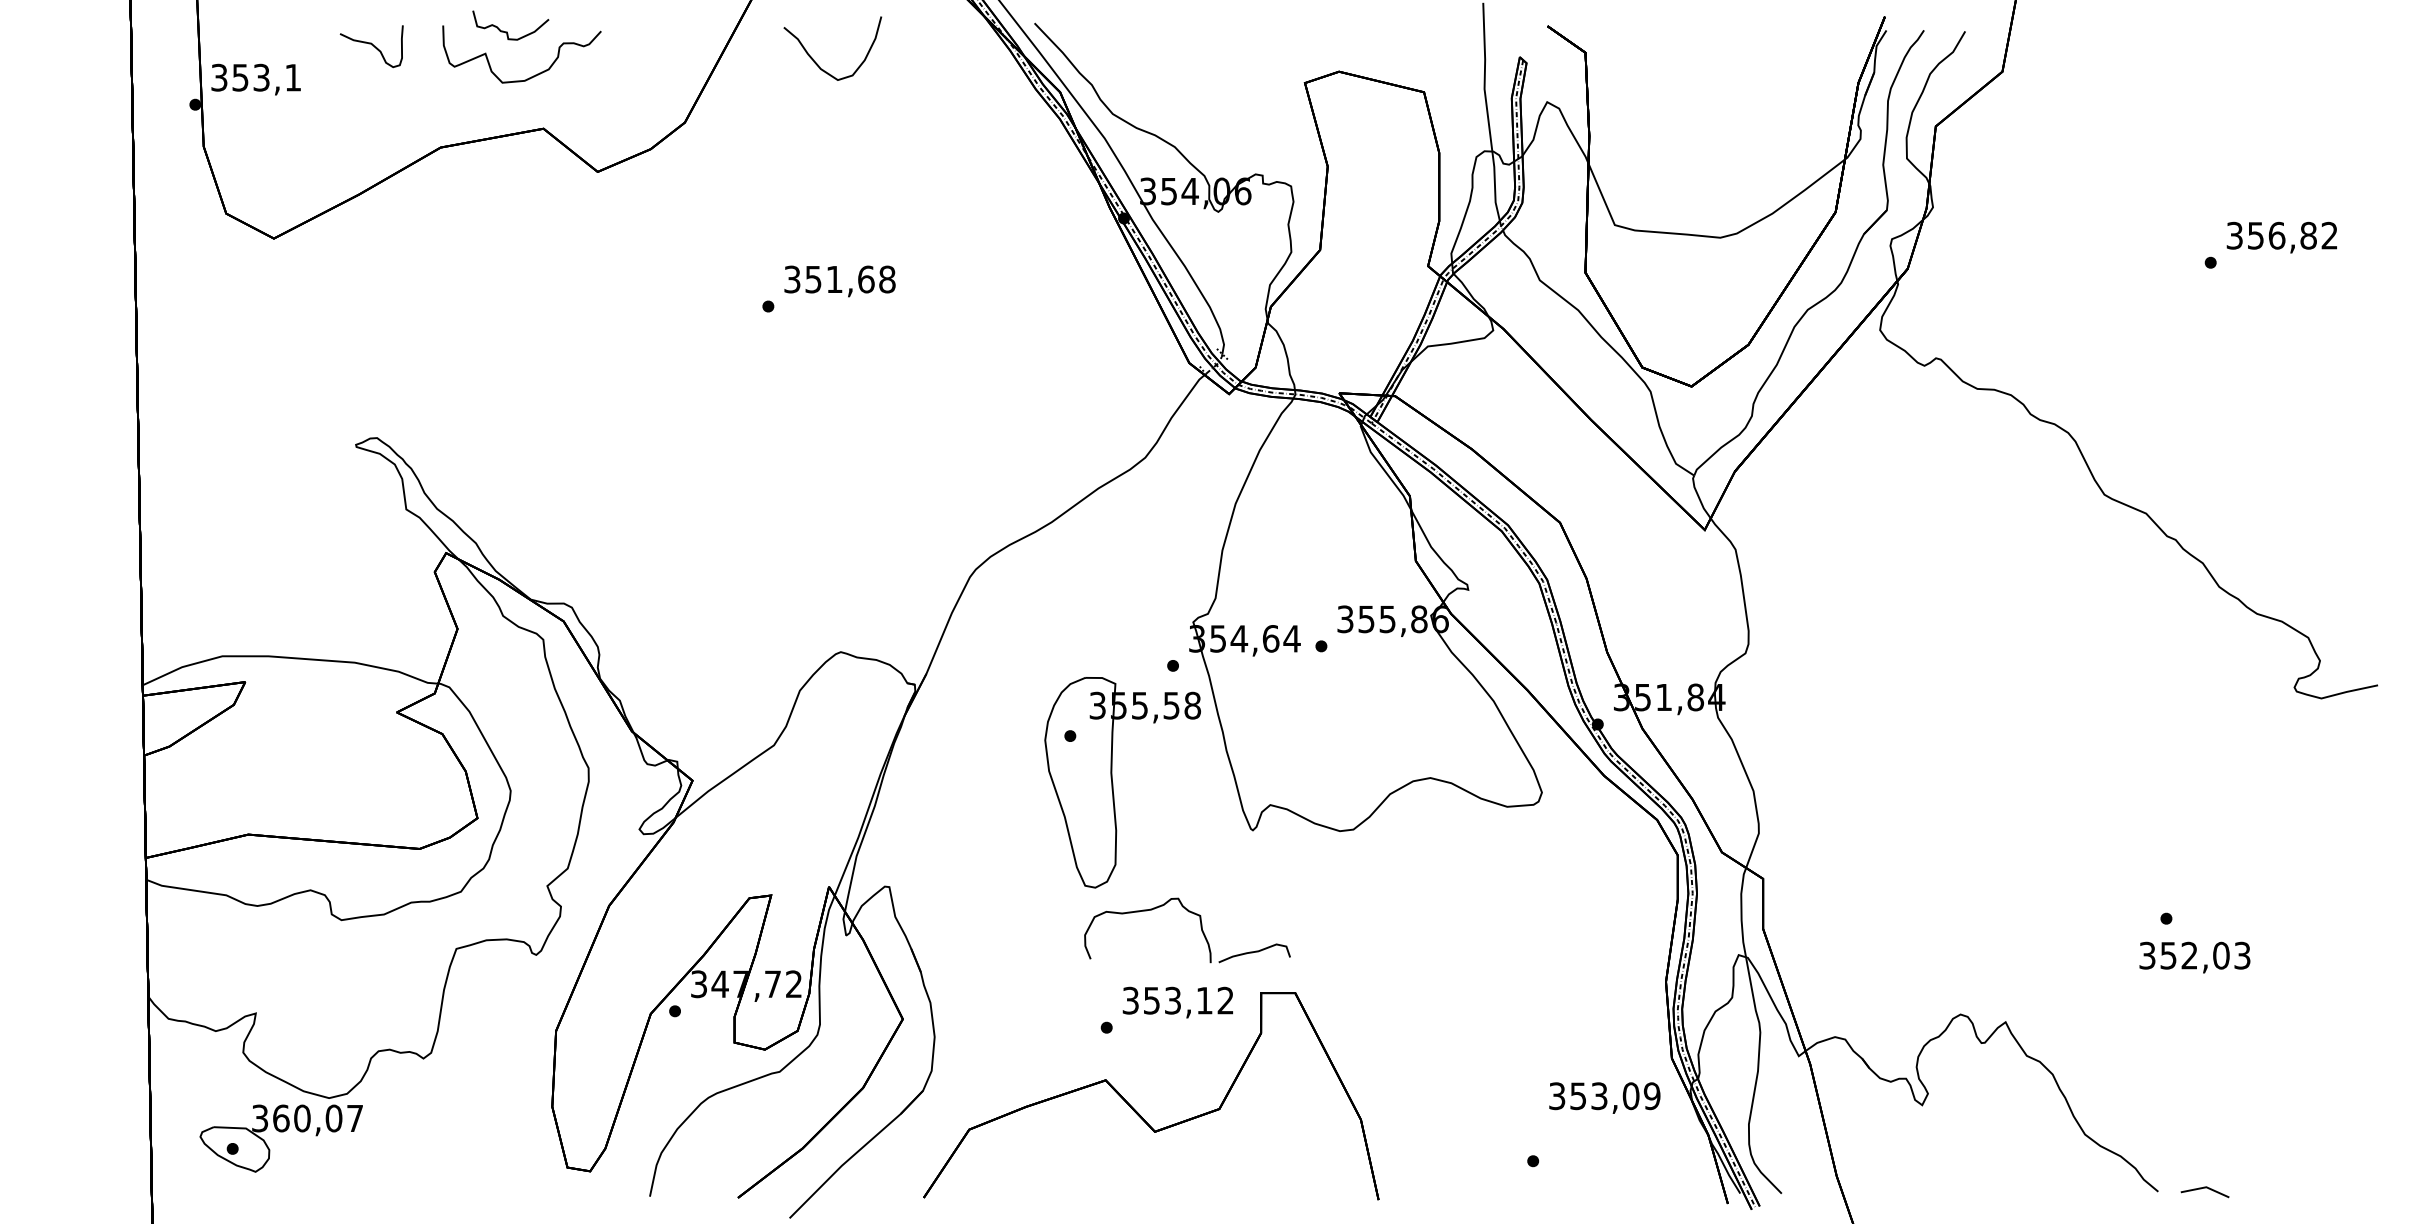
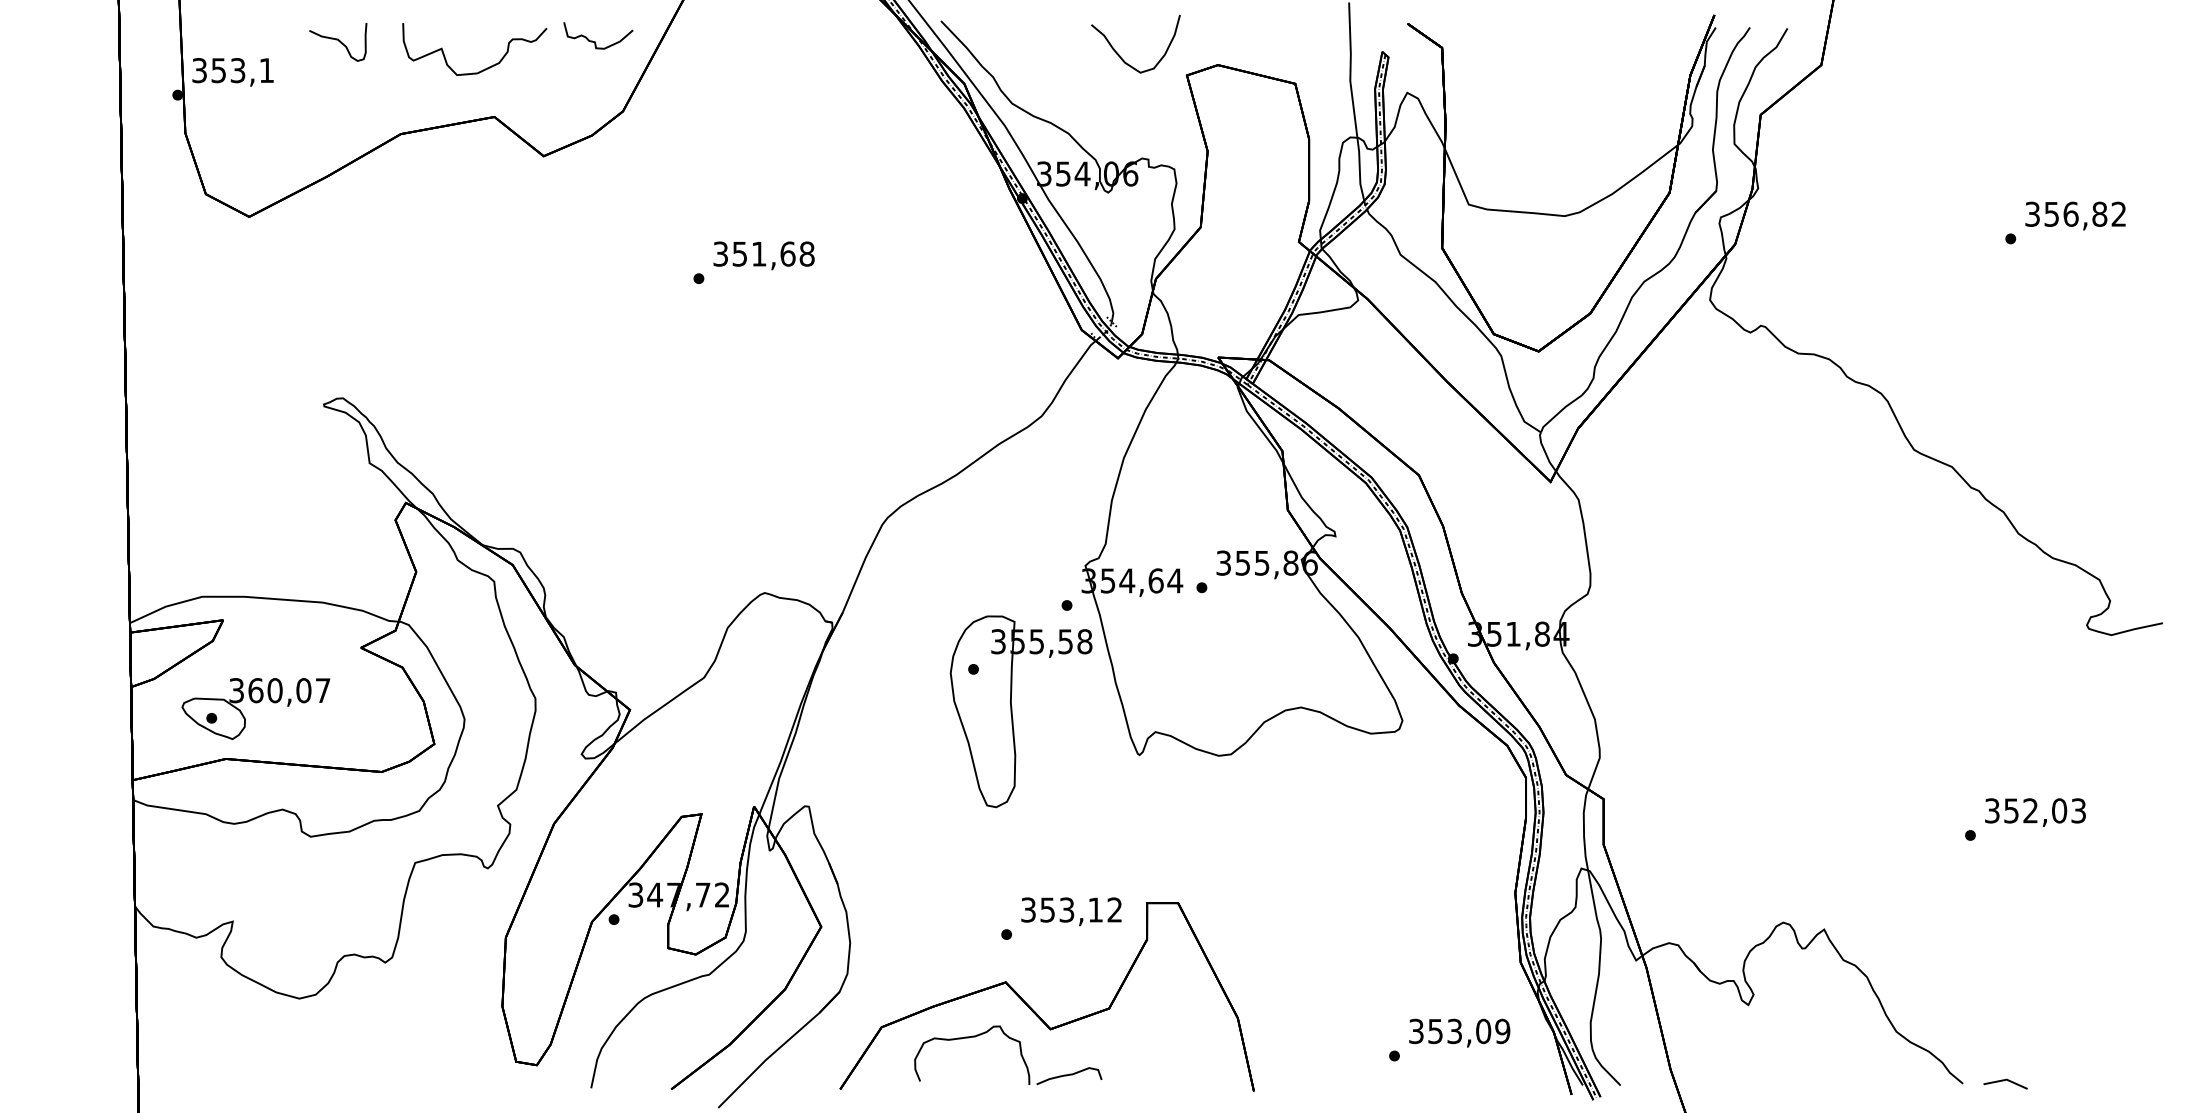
curve: (507, 31) -> (595, 41), moved
curve: (817, 63) -> (1121, 57), moved
part: (1200, 927) -> (1020, 1052), moved
text: (2194, 957) -> (2035, 812), moved
text: (1604, 1097) -> (1459, 1032), moved
part: (280, 1138) -> (255, 708), moved

